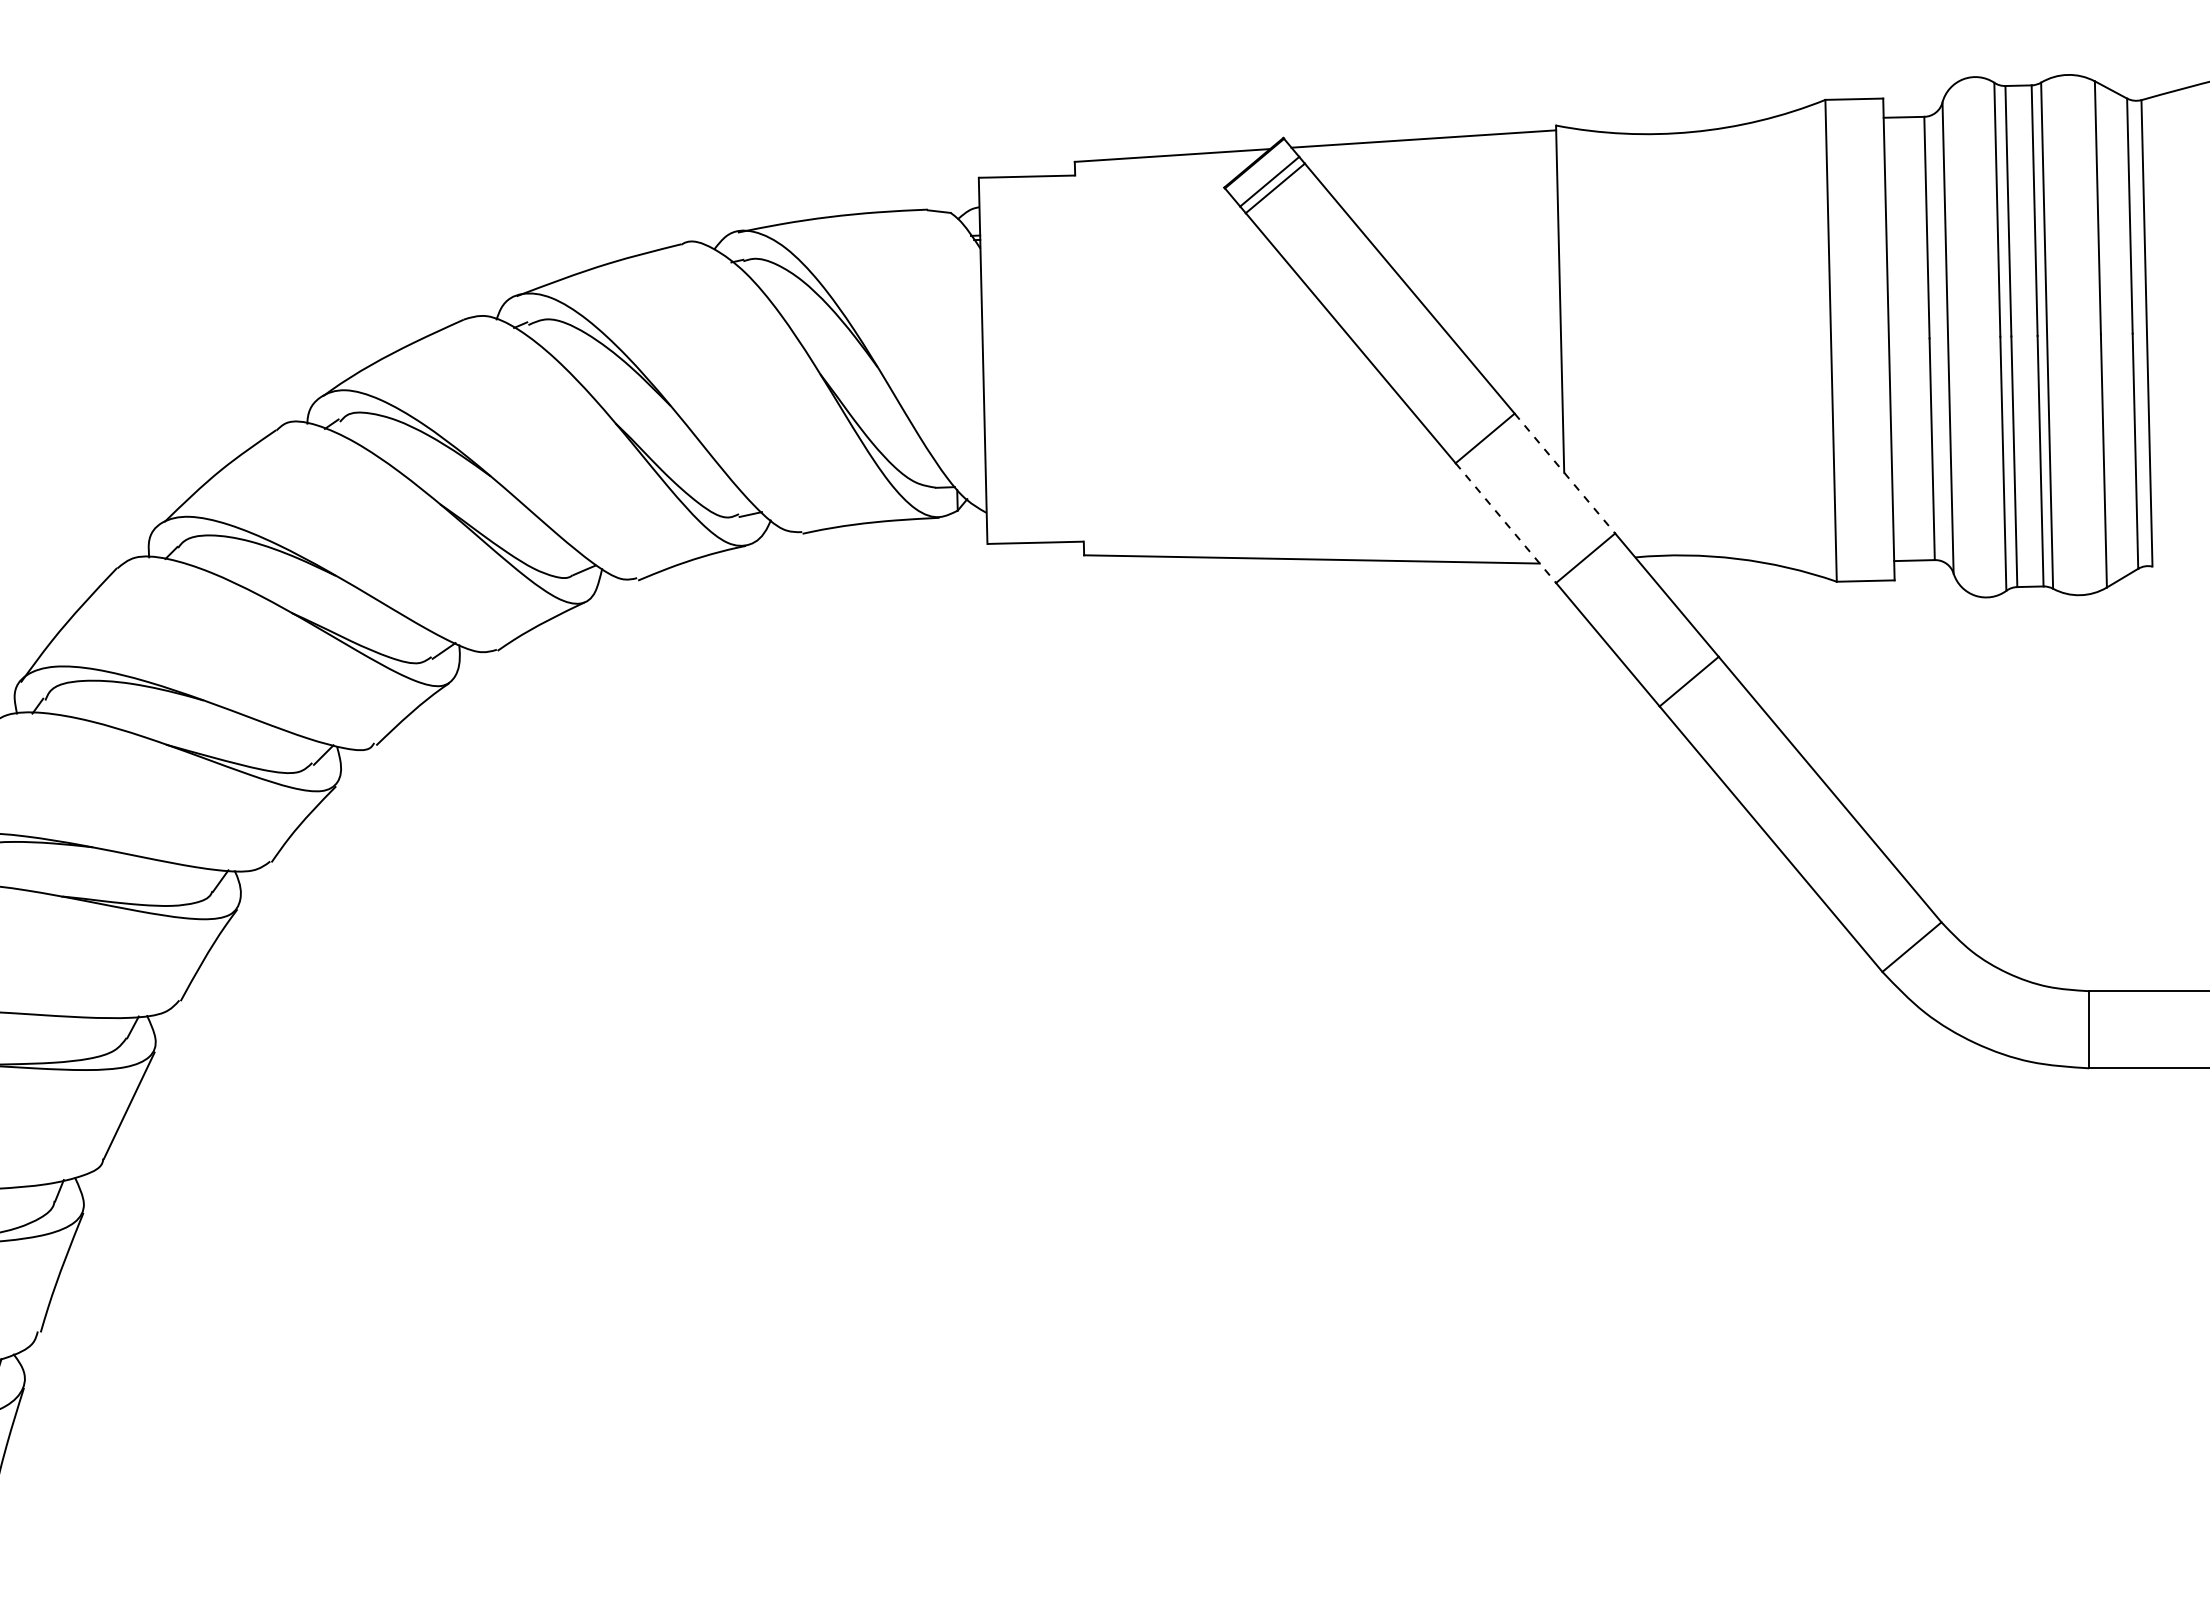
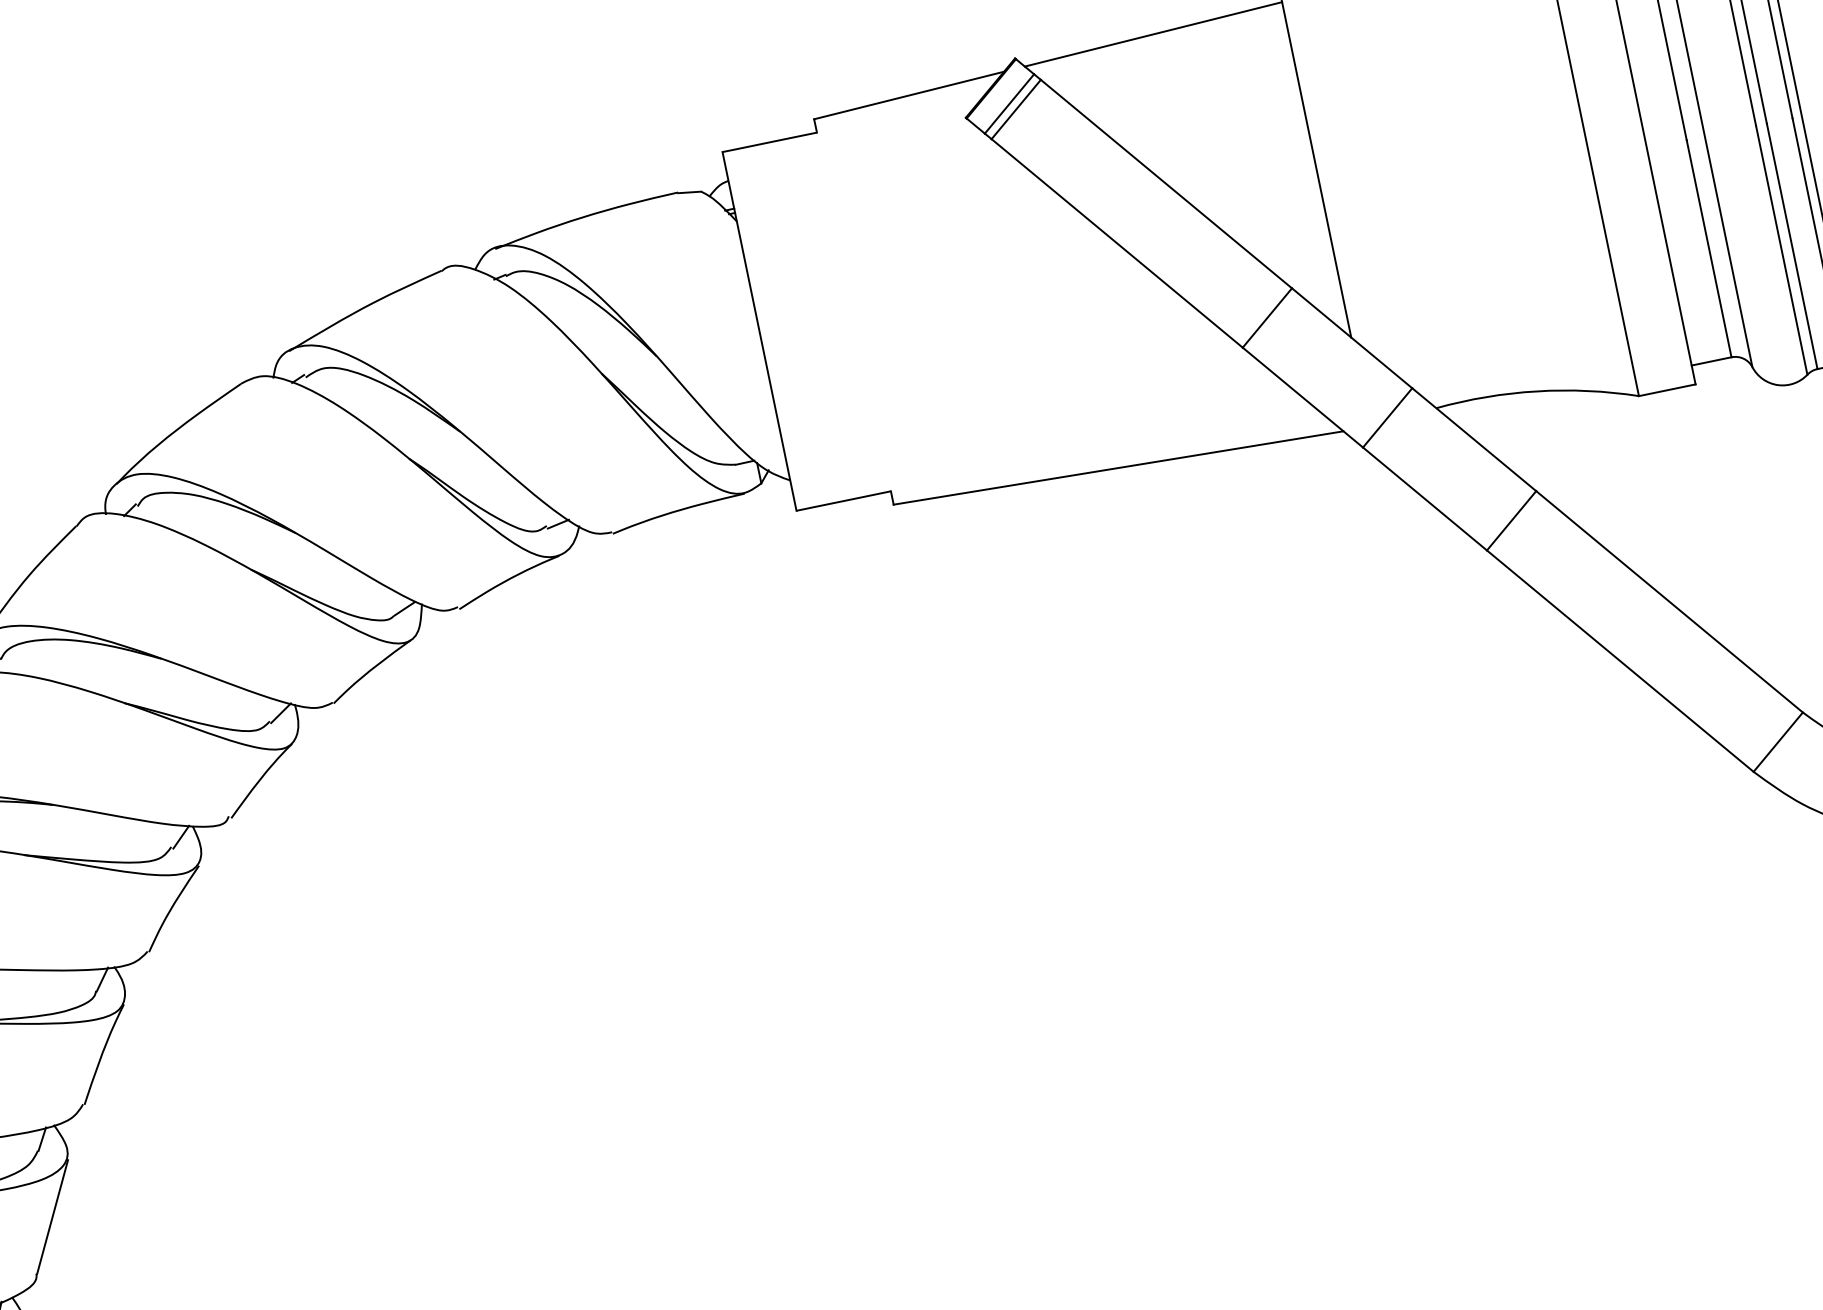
line: (1565, 473) -> (1352, 338), dashed -> solid
line: (1506, 523) -> (1303, 397), dashed -> solid

